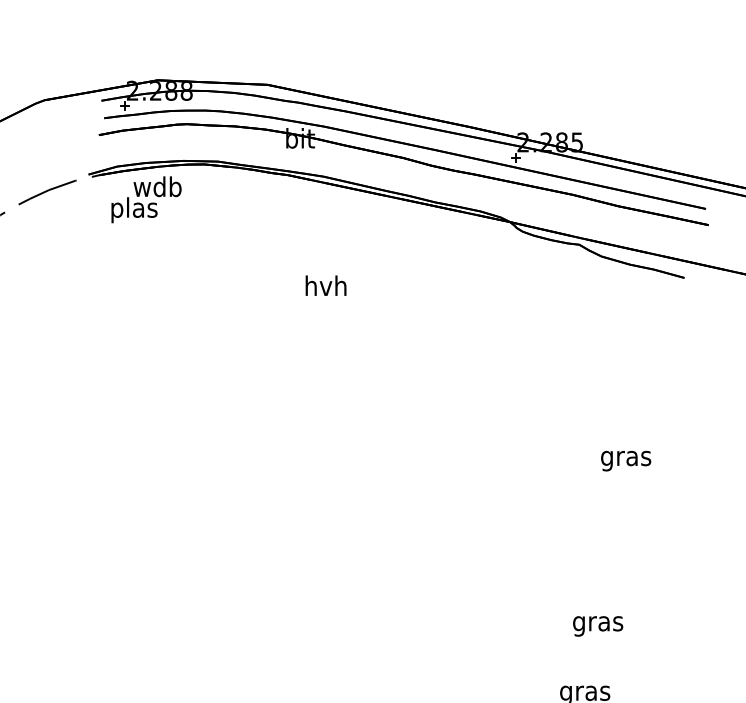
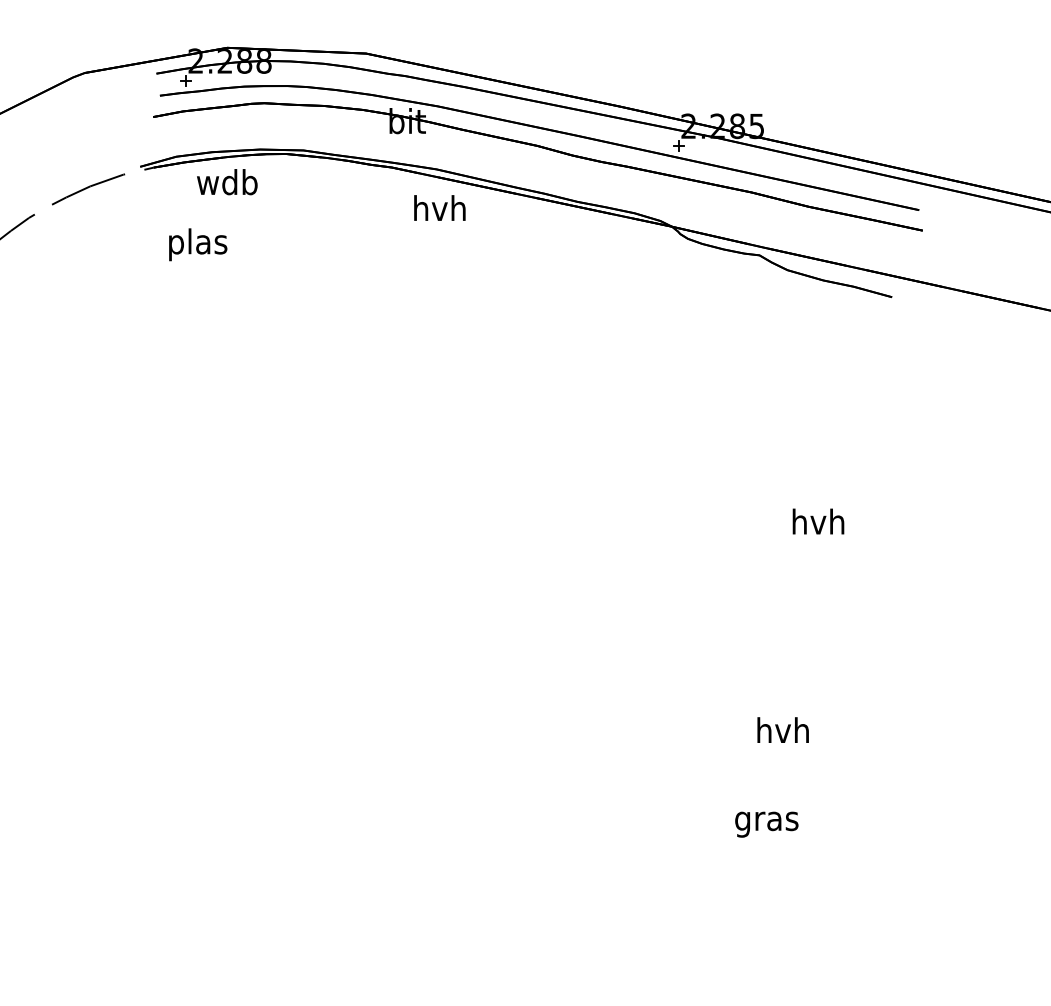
text: (134, 209) -> (198, 244), moved
text: (325, 285) -> (439, 207), moved
text: (626, 458) -> (818, 524), gras -> hvh
text: (597, 623) -> (782, 733), gras -> hvh

